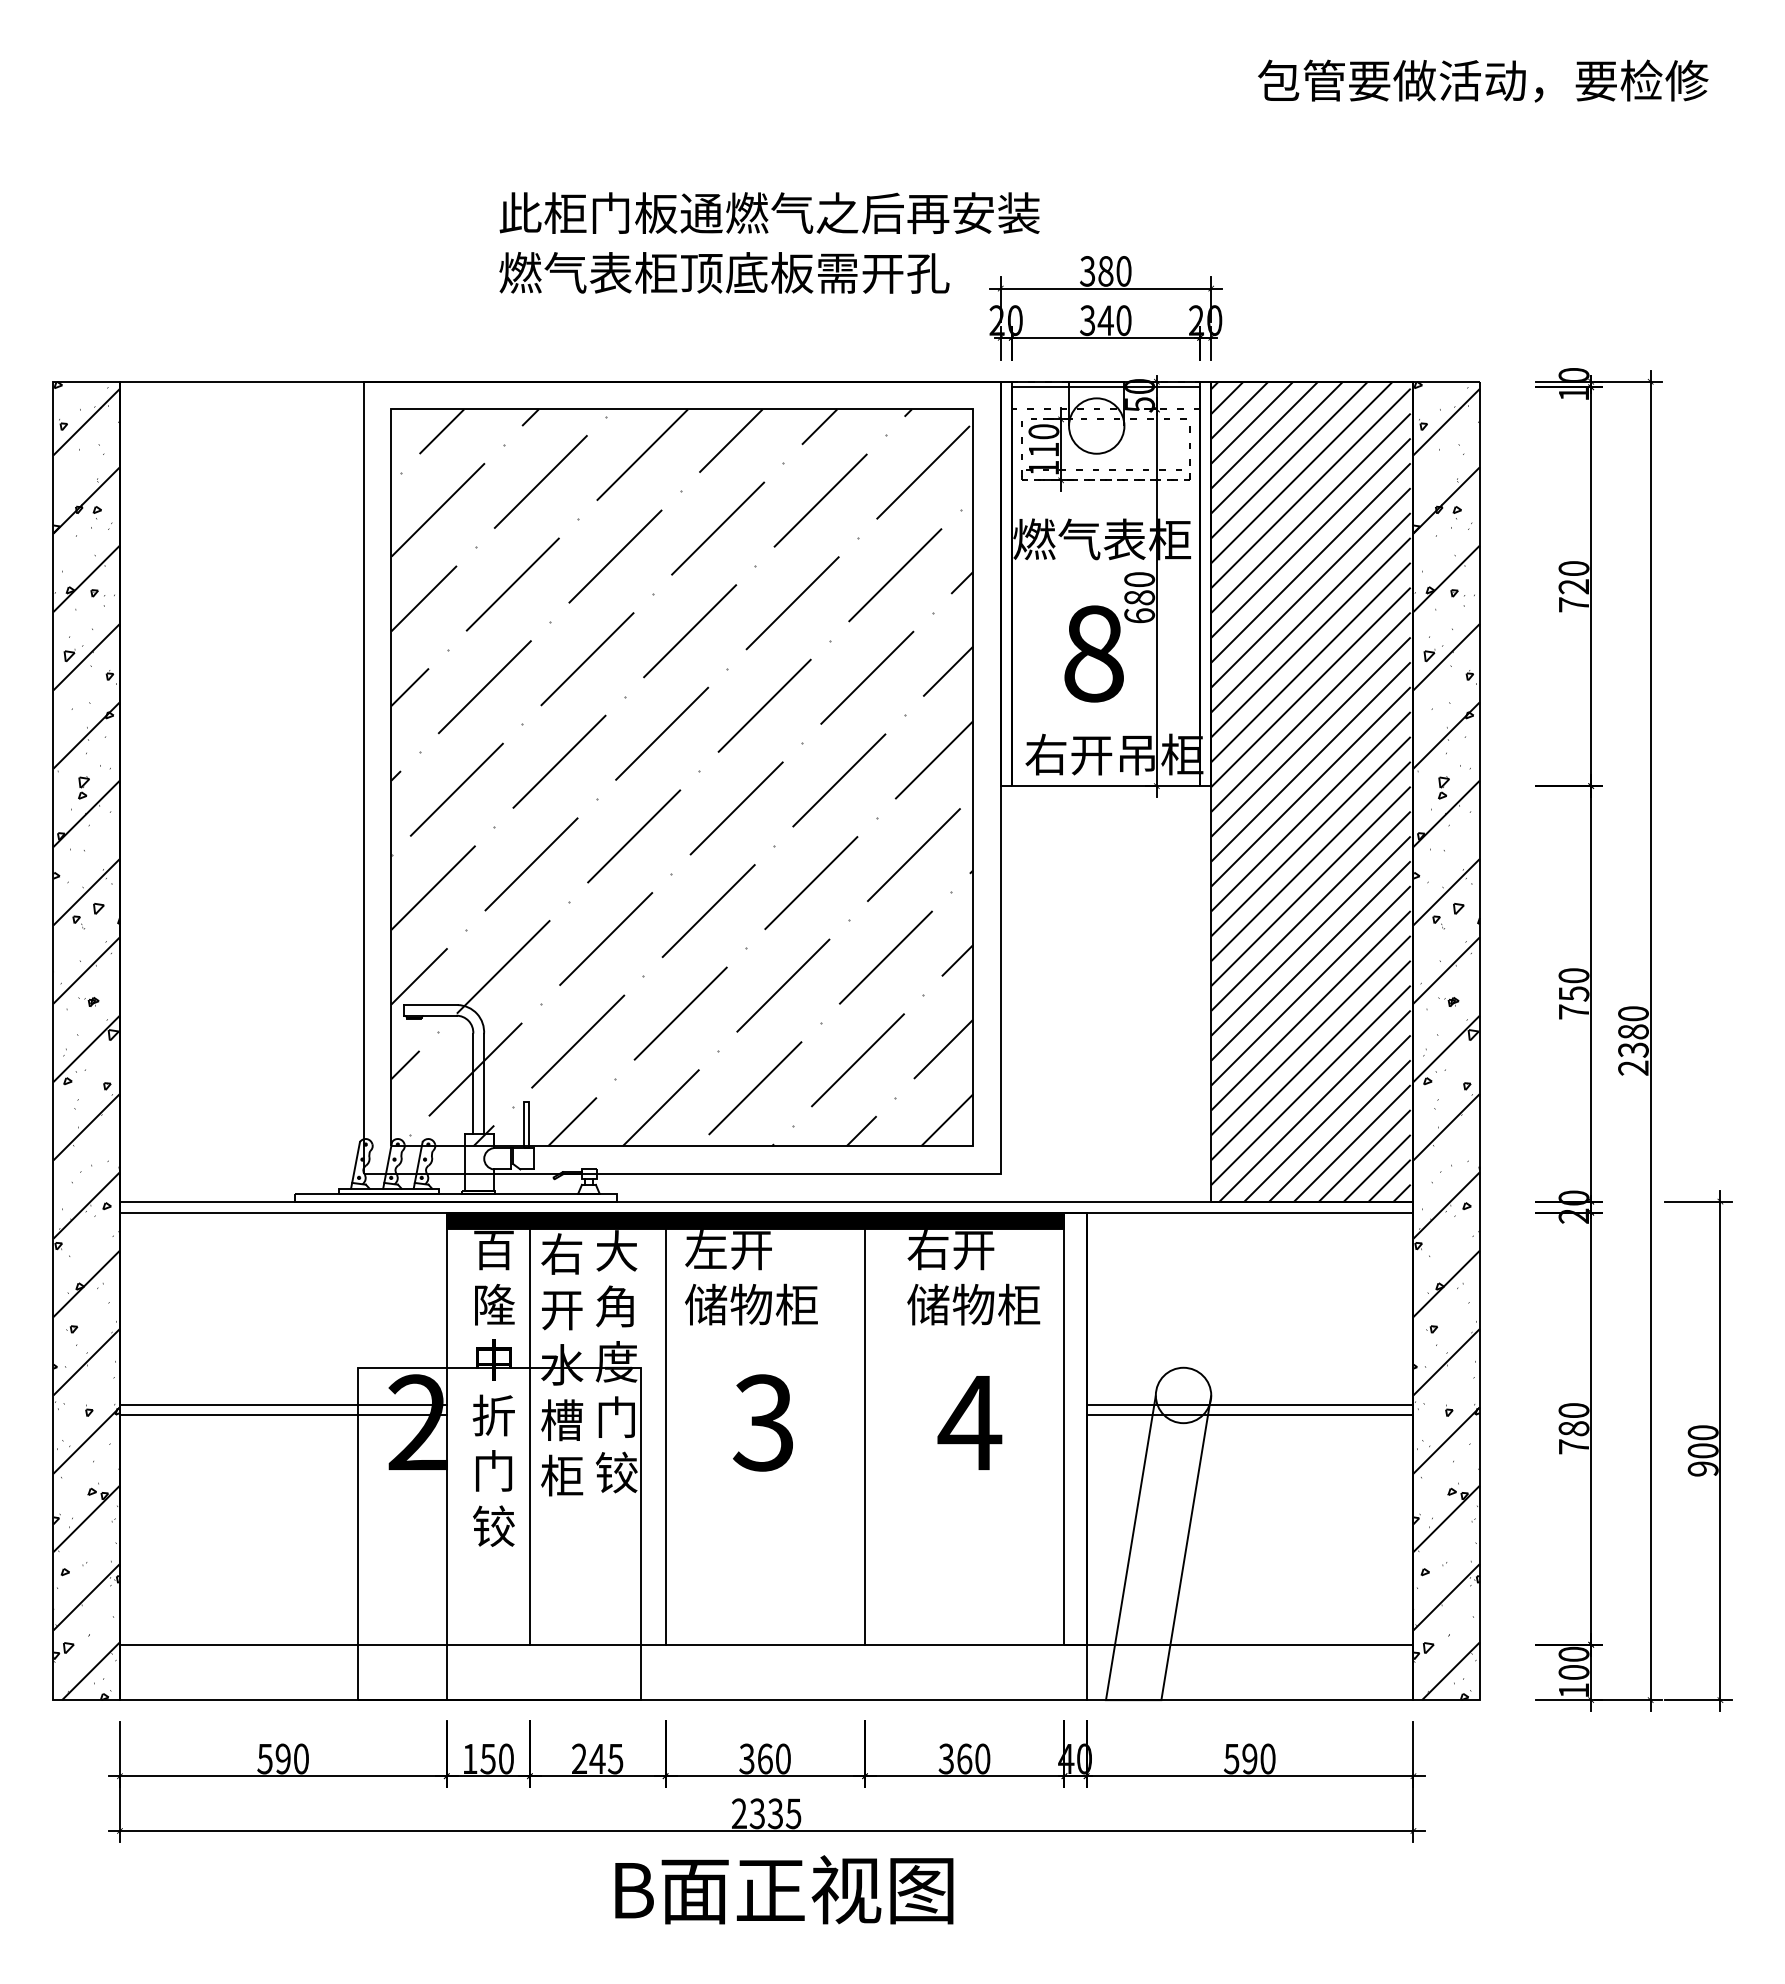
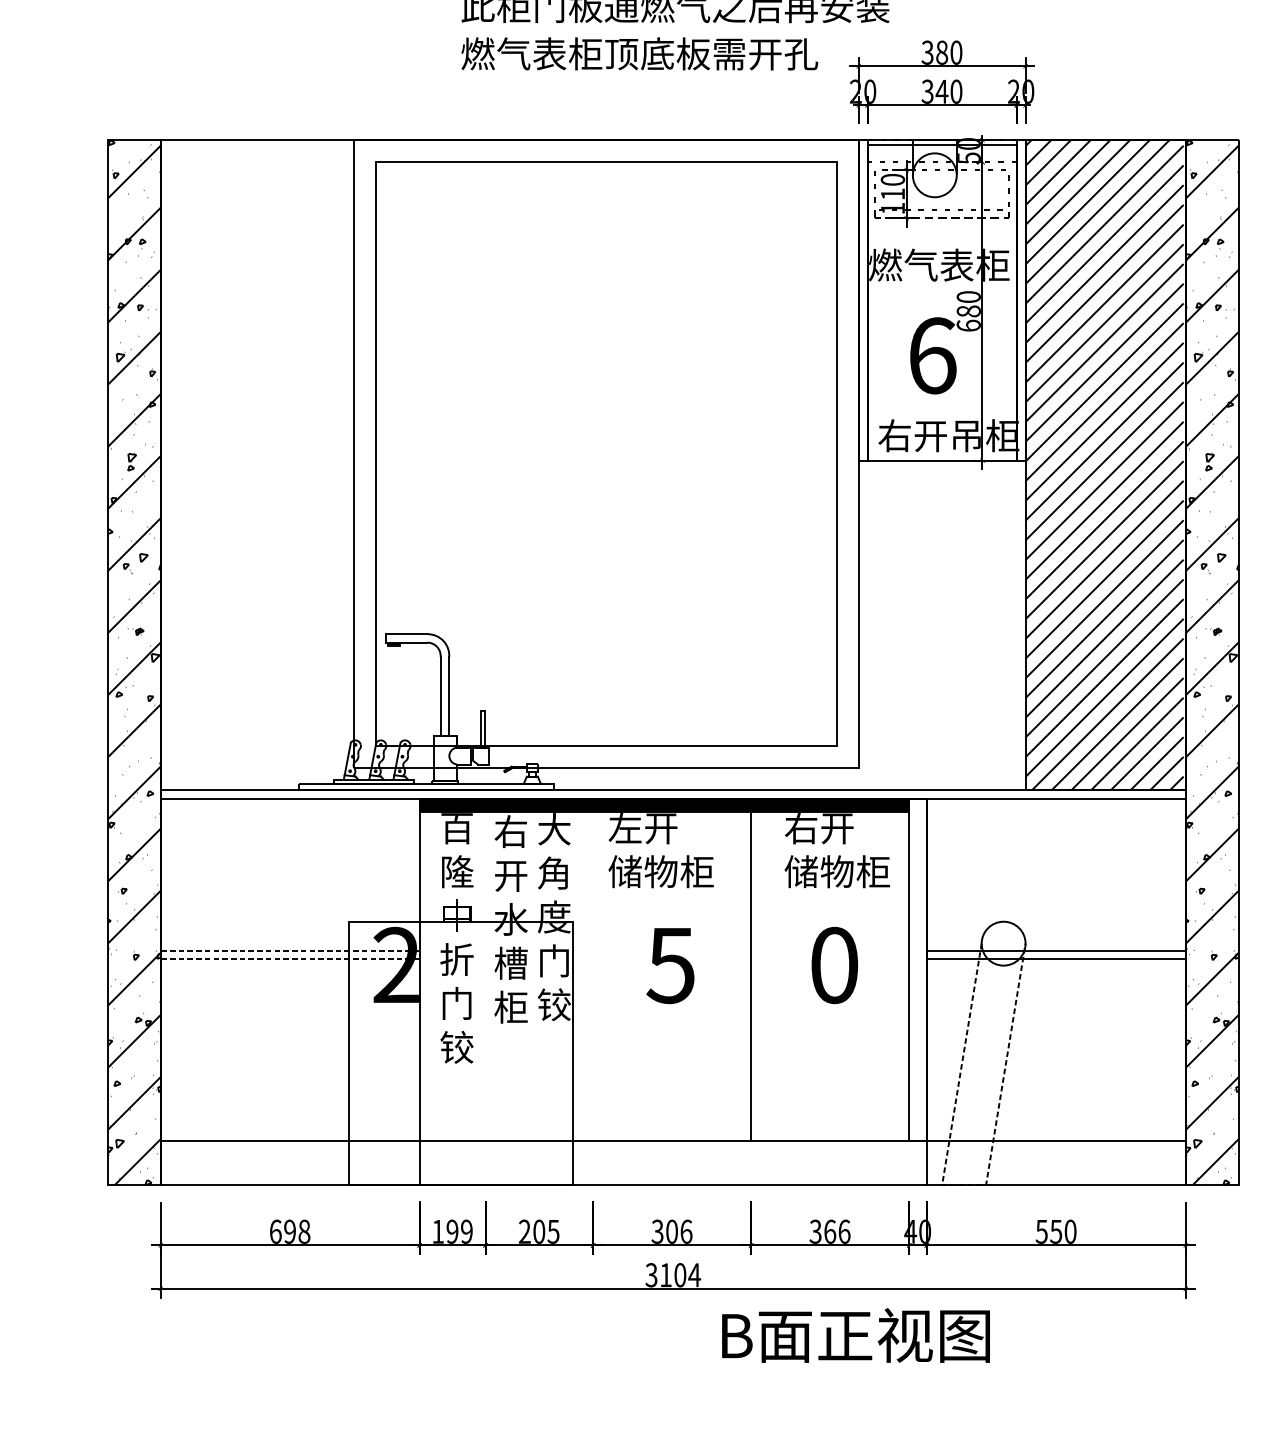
text: (1094, 653) -> (933, 355), 8 -> 6
hatch: (682, 777) -> (606, 453), removed
line: (282, 1404) -> (289, 950), solid -> dashed
line: (282, 1414) -> (289, 958), solid -> dashed
text: (762, 1422) -> (669, 965), 3 -> 5
text: (969, 1422) -> (833, 965), 4 -> 0
line: (529, 1428) -> (485, 969), removed
line: (665, 1428) -> (593, 969), removed
line: (1133, 1700) -> (963, 1185), solid -> dashed
text: (282, 1758) -> (289, 1231), 590 -> 698
text: (496, 1758) -> (459, 1231), 150 -> 199
text: (597, 1758) -> (539, 1231), 245 -> 205
text: (774, 1758) -> (679, 1231), 360 -> 306
text: (982, 1758) -> (844, 1231), 360 -> 366
text: (1249, 1758) -> (1055, 1231), 590 -> 550
text: (766, 1813) -> (673, 1275), 2335 -> 3104
text: (784, 1889) -> (856, 1335), moved

